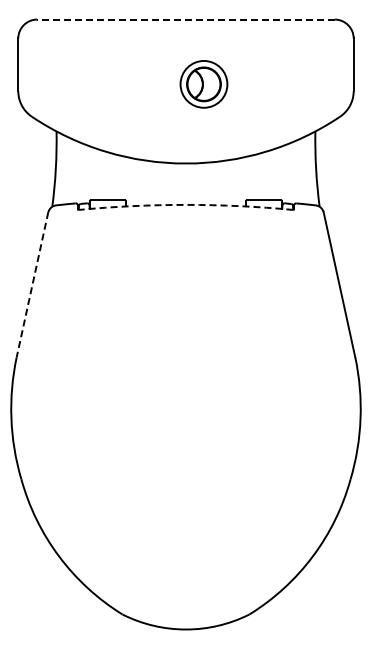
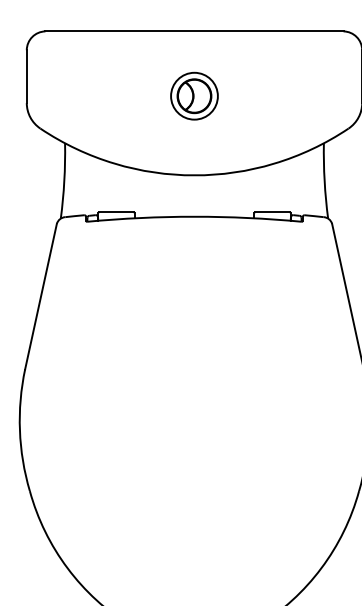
line: (185, 19) -> (194, 31), dashed -> solid
part: (203, 84) -> (194, 96), moved
arc: (185, 204) -> (194, 216), dashed -> solid
line: (32, 285) -> (41, 297), dashed -> solid

